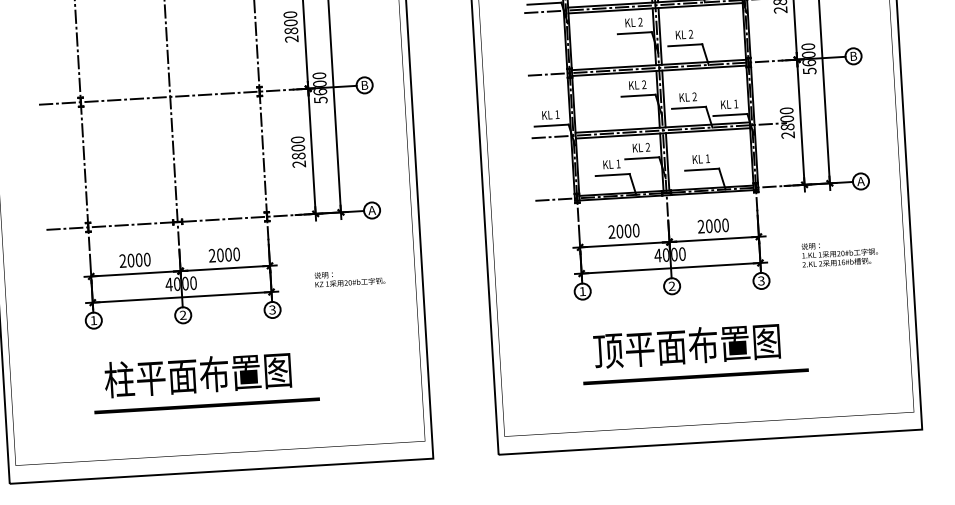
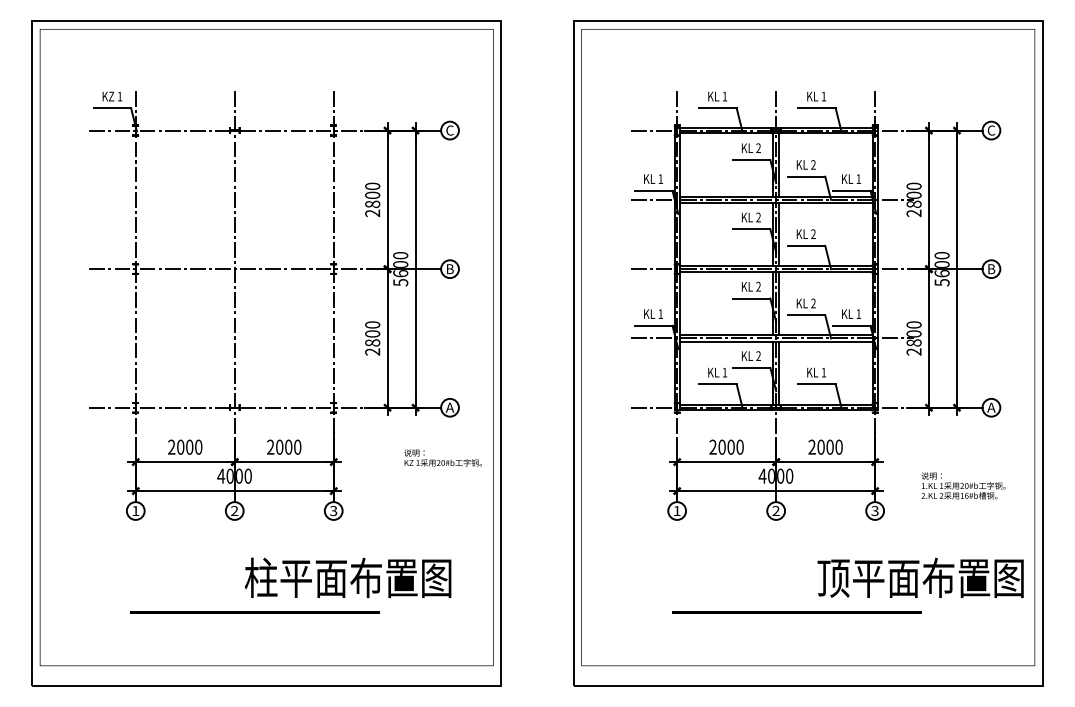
text: (349, 277) -> (442, 457), moved
text: (686, 345) -> (920, 577), moved
text: (197, 374) -> (347, 577), moved

